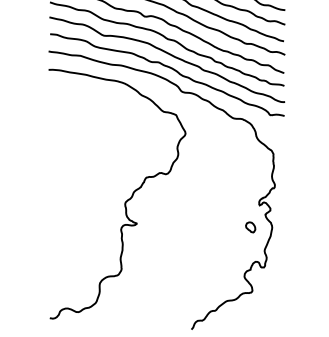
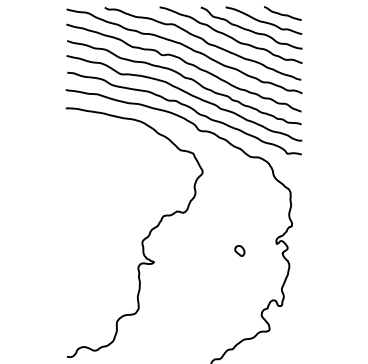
part: (250, 226) -> (239, 250), moved

